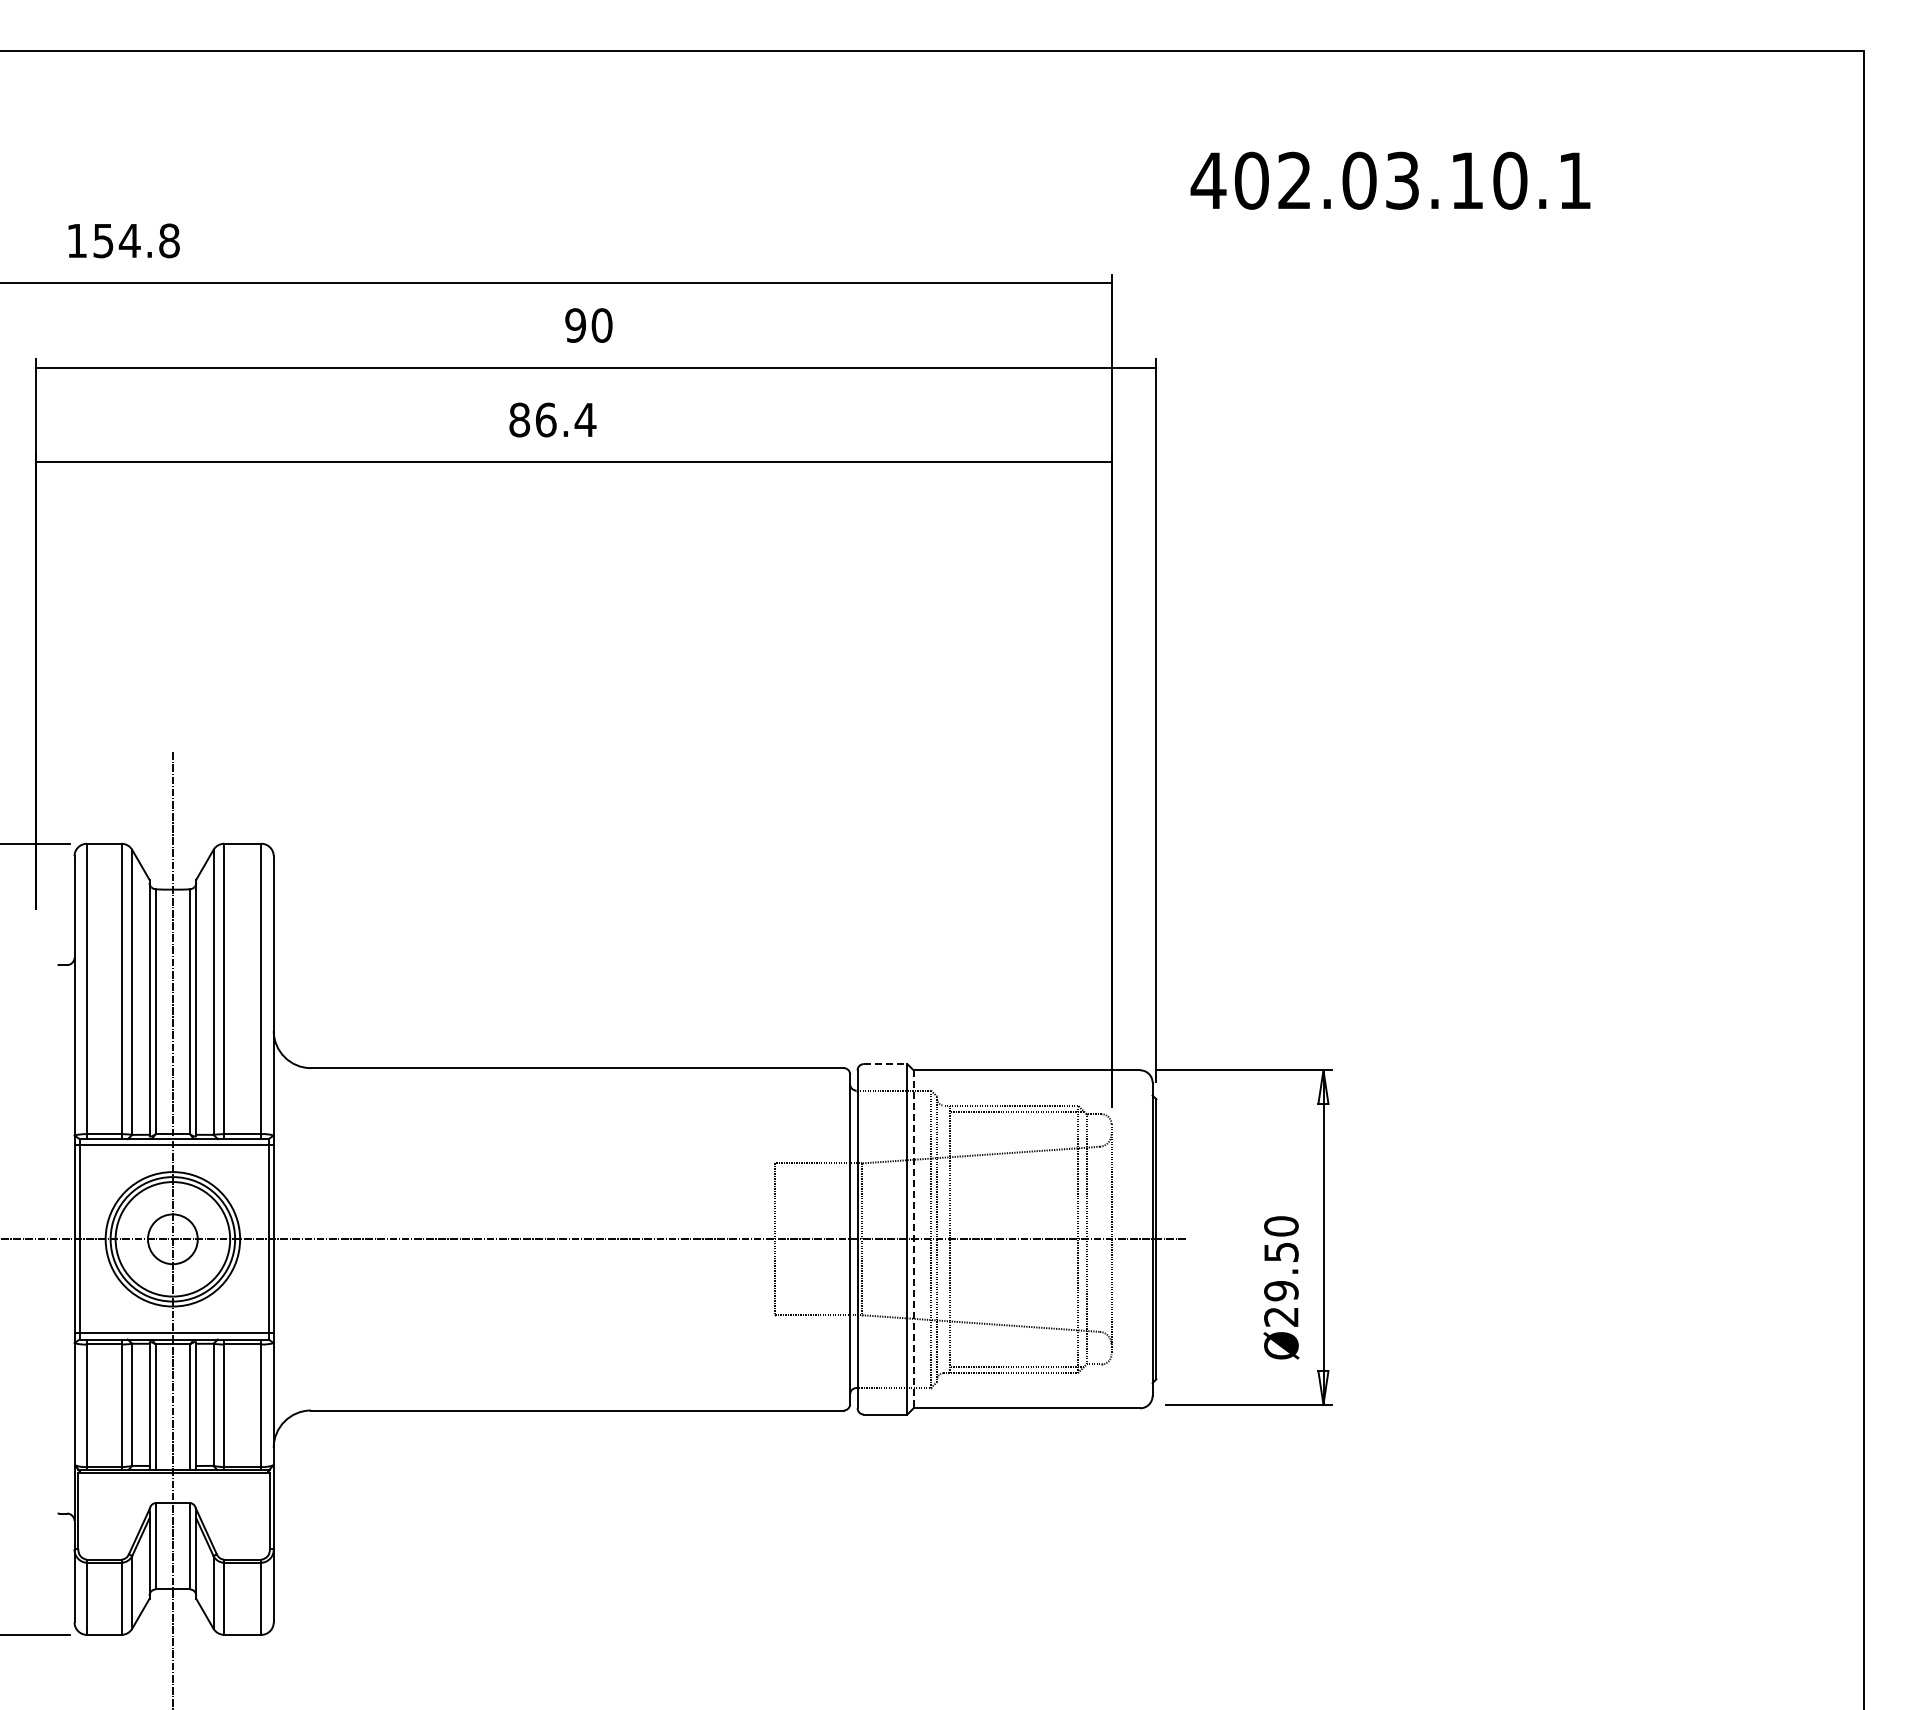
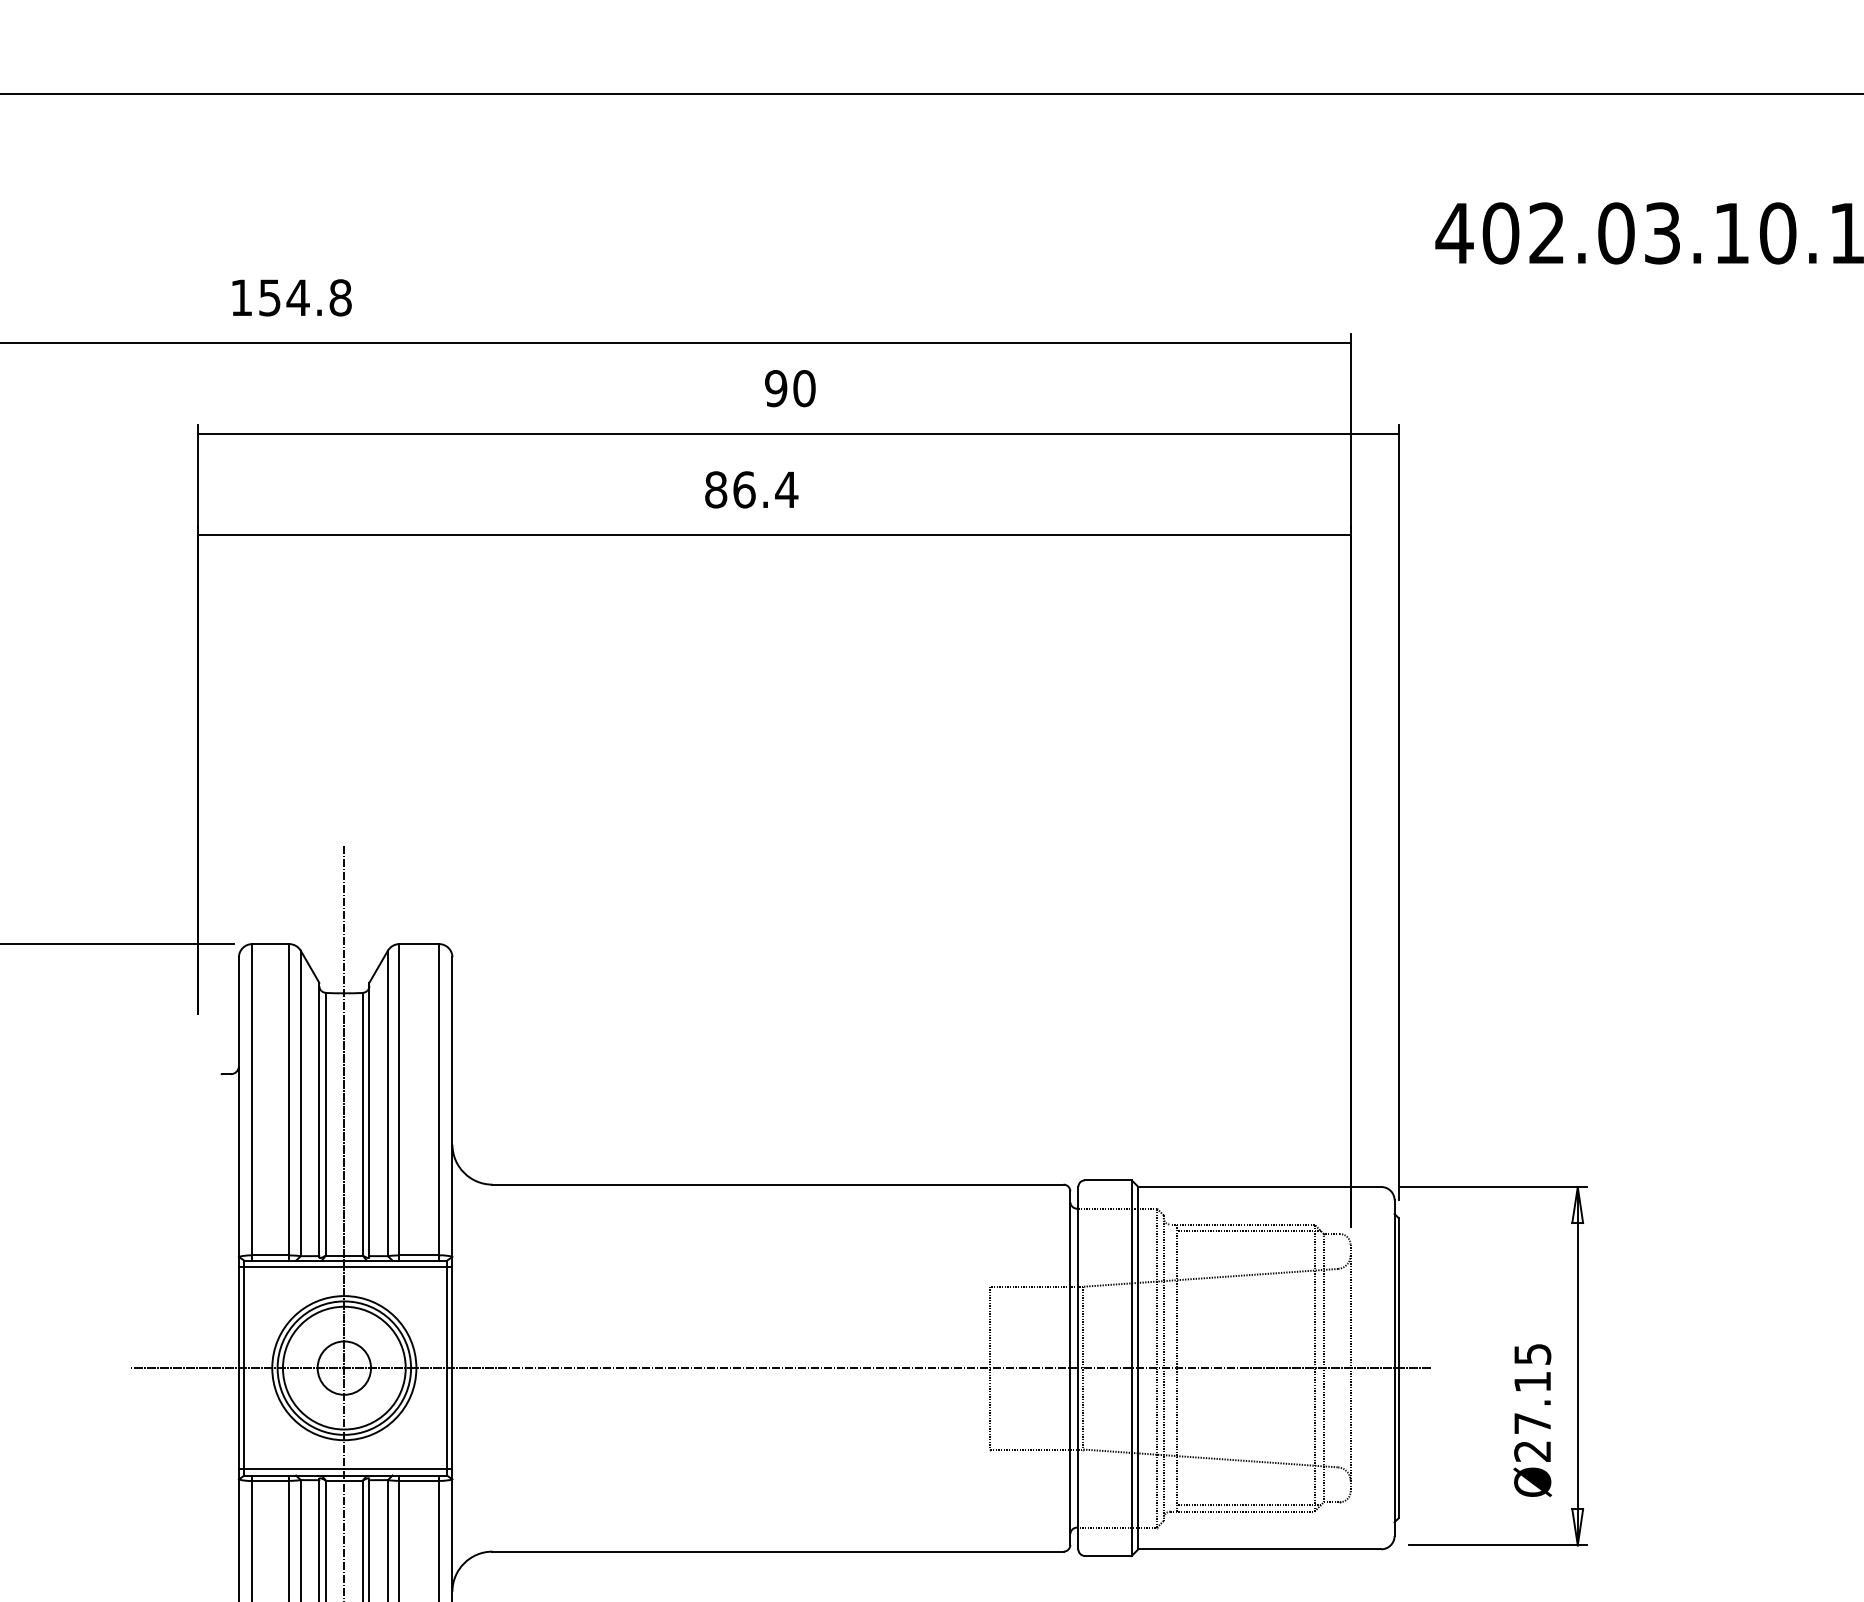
line: (885, 1064) -> (1108, 1180), dashed -> solid
line: (913, 1239) -> (1138, 1368), dashed -> solid
text: (1281, 1258) -> (1532, 1388), Ø29.50 -> Ø27.15

